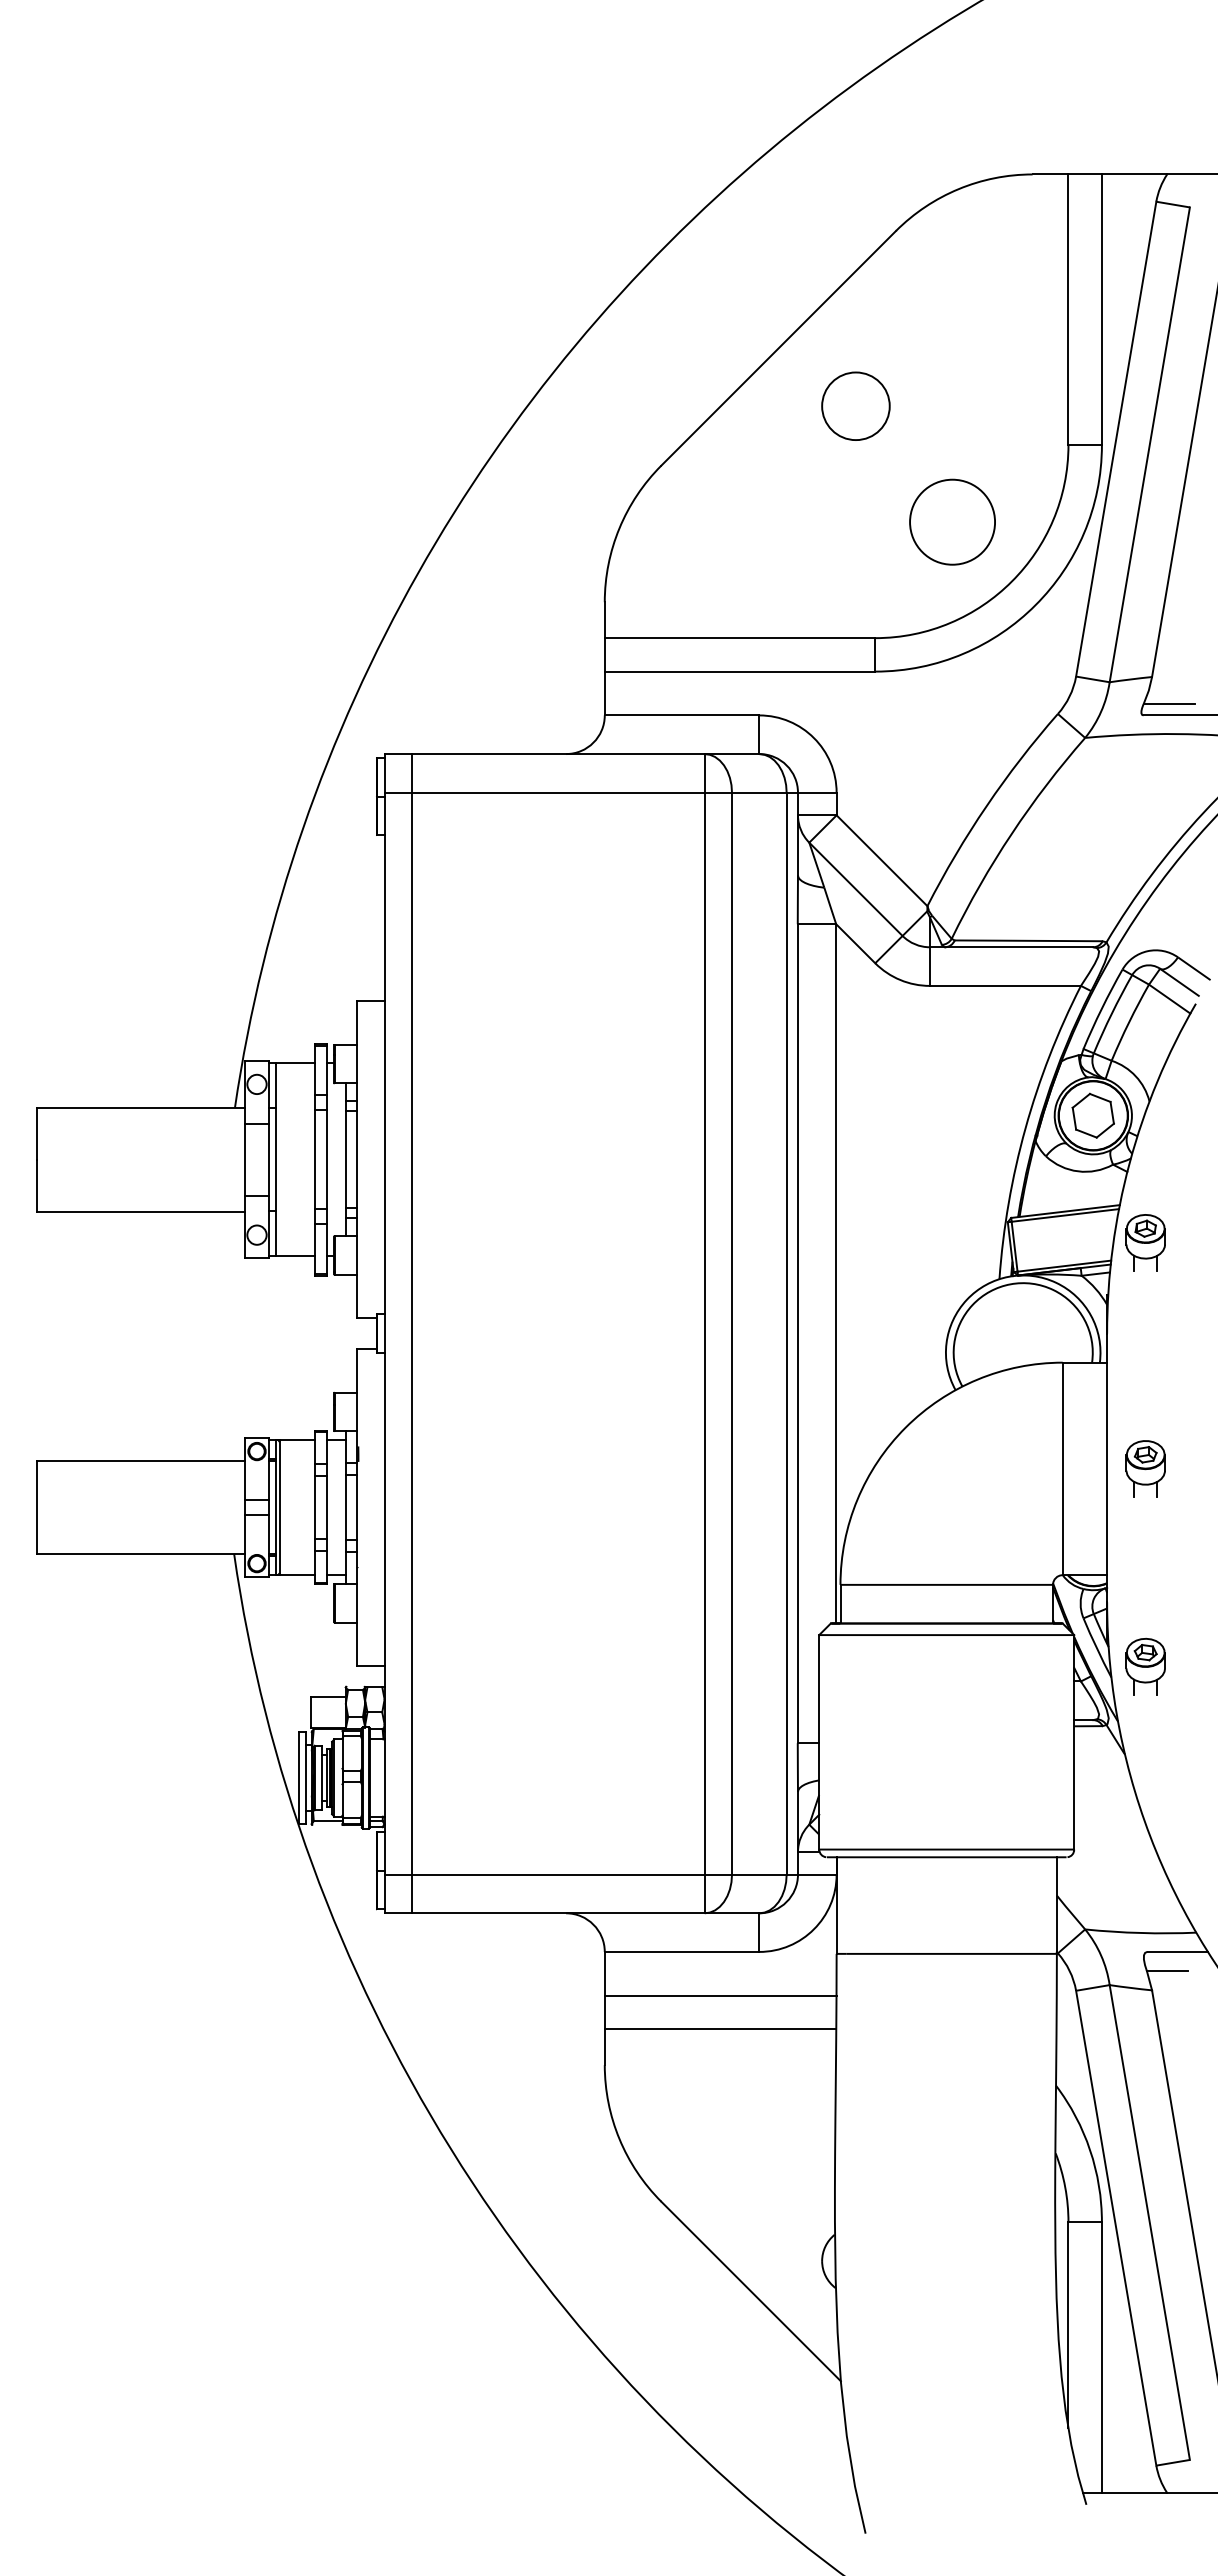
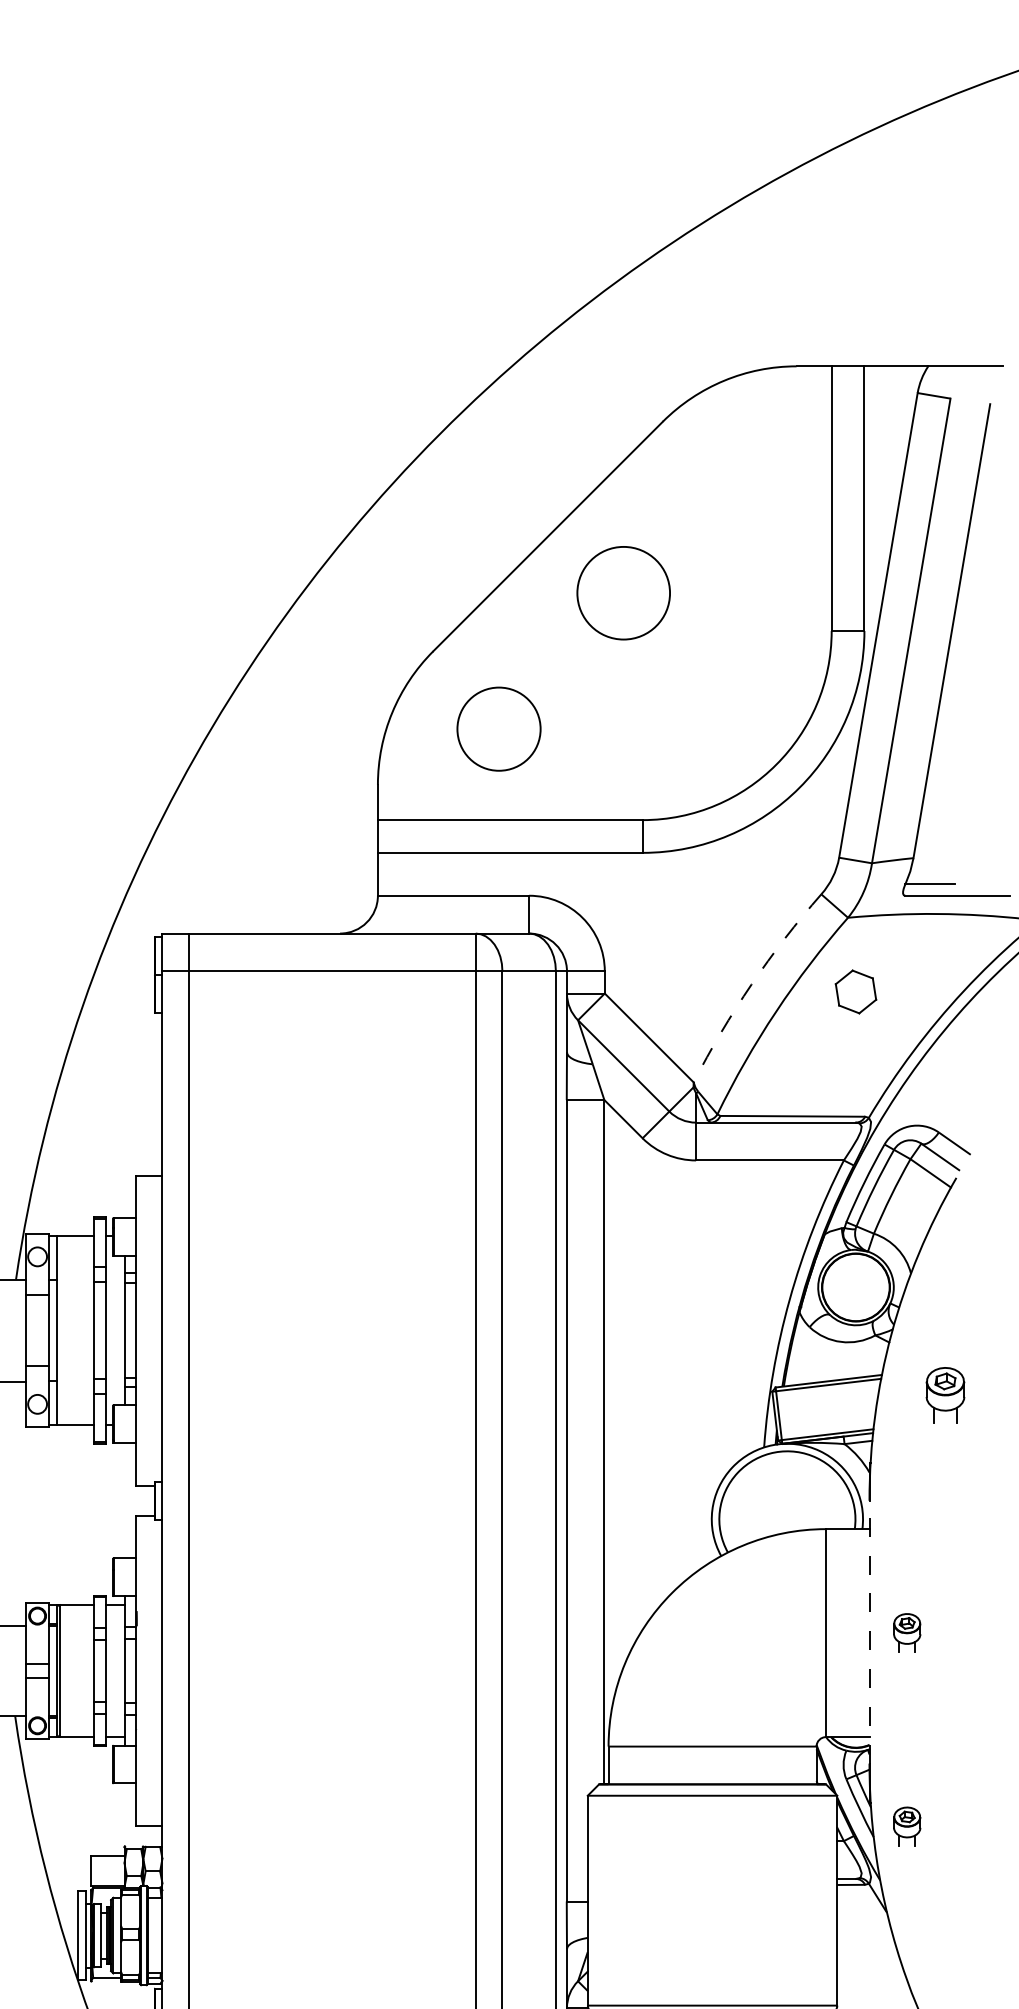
circle: (855, 406) -> (623, 593), size x1.4
circle: (952, 521) -> (498, 728), moved
arc: (986, 806) -> (751, 984), solid -> dashed
part: (1092, 1115) -> (855, 991), moved
part: (1145, 1242) -> (945, 1394), moved
line: (1107, 1467) -> (869, 1631), solid -> dashed
part: (1145, 1468) -> (907, 1632), size x0.7
part: (1145, 1666) -> (907, 1826), size x0.7

